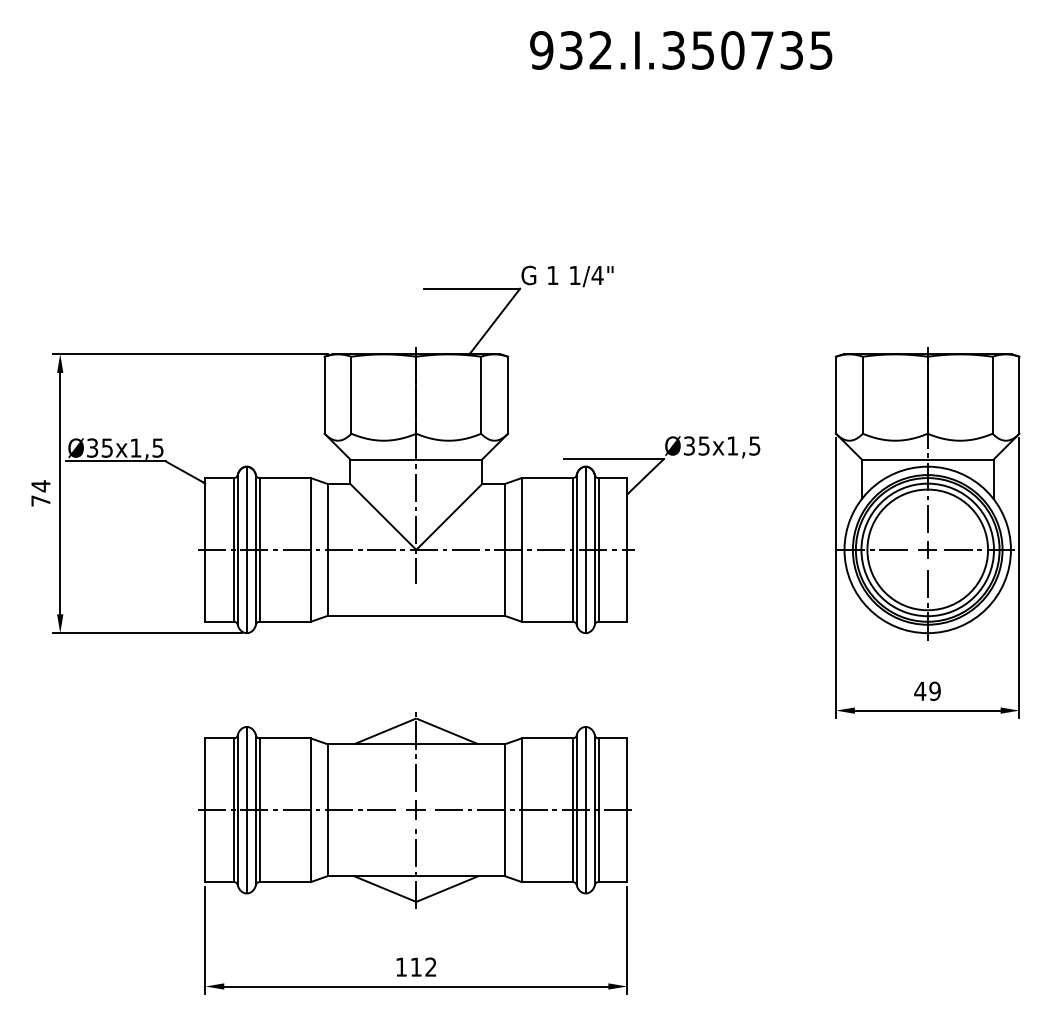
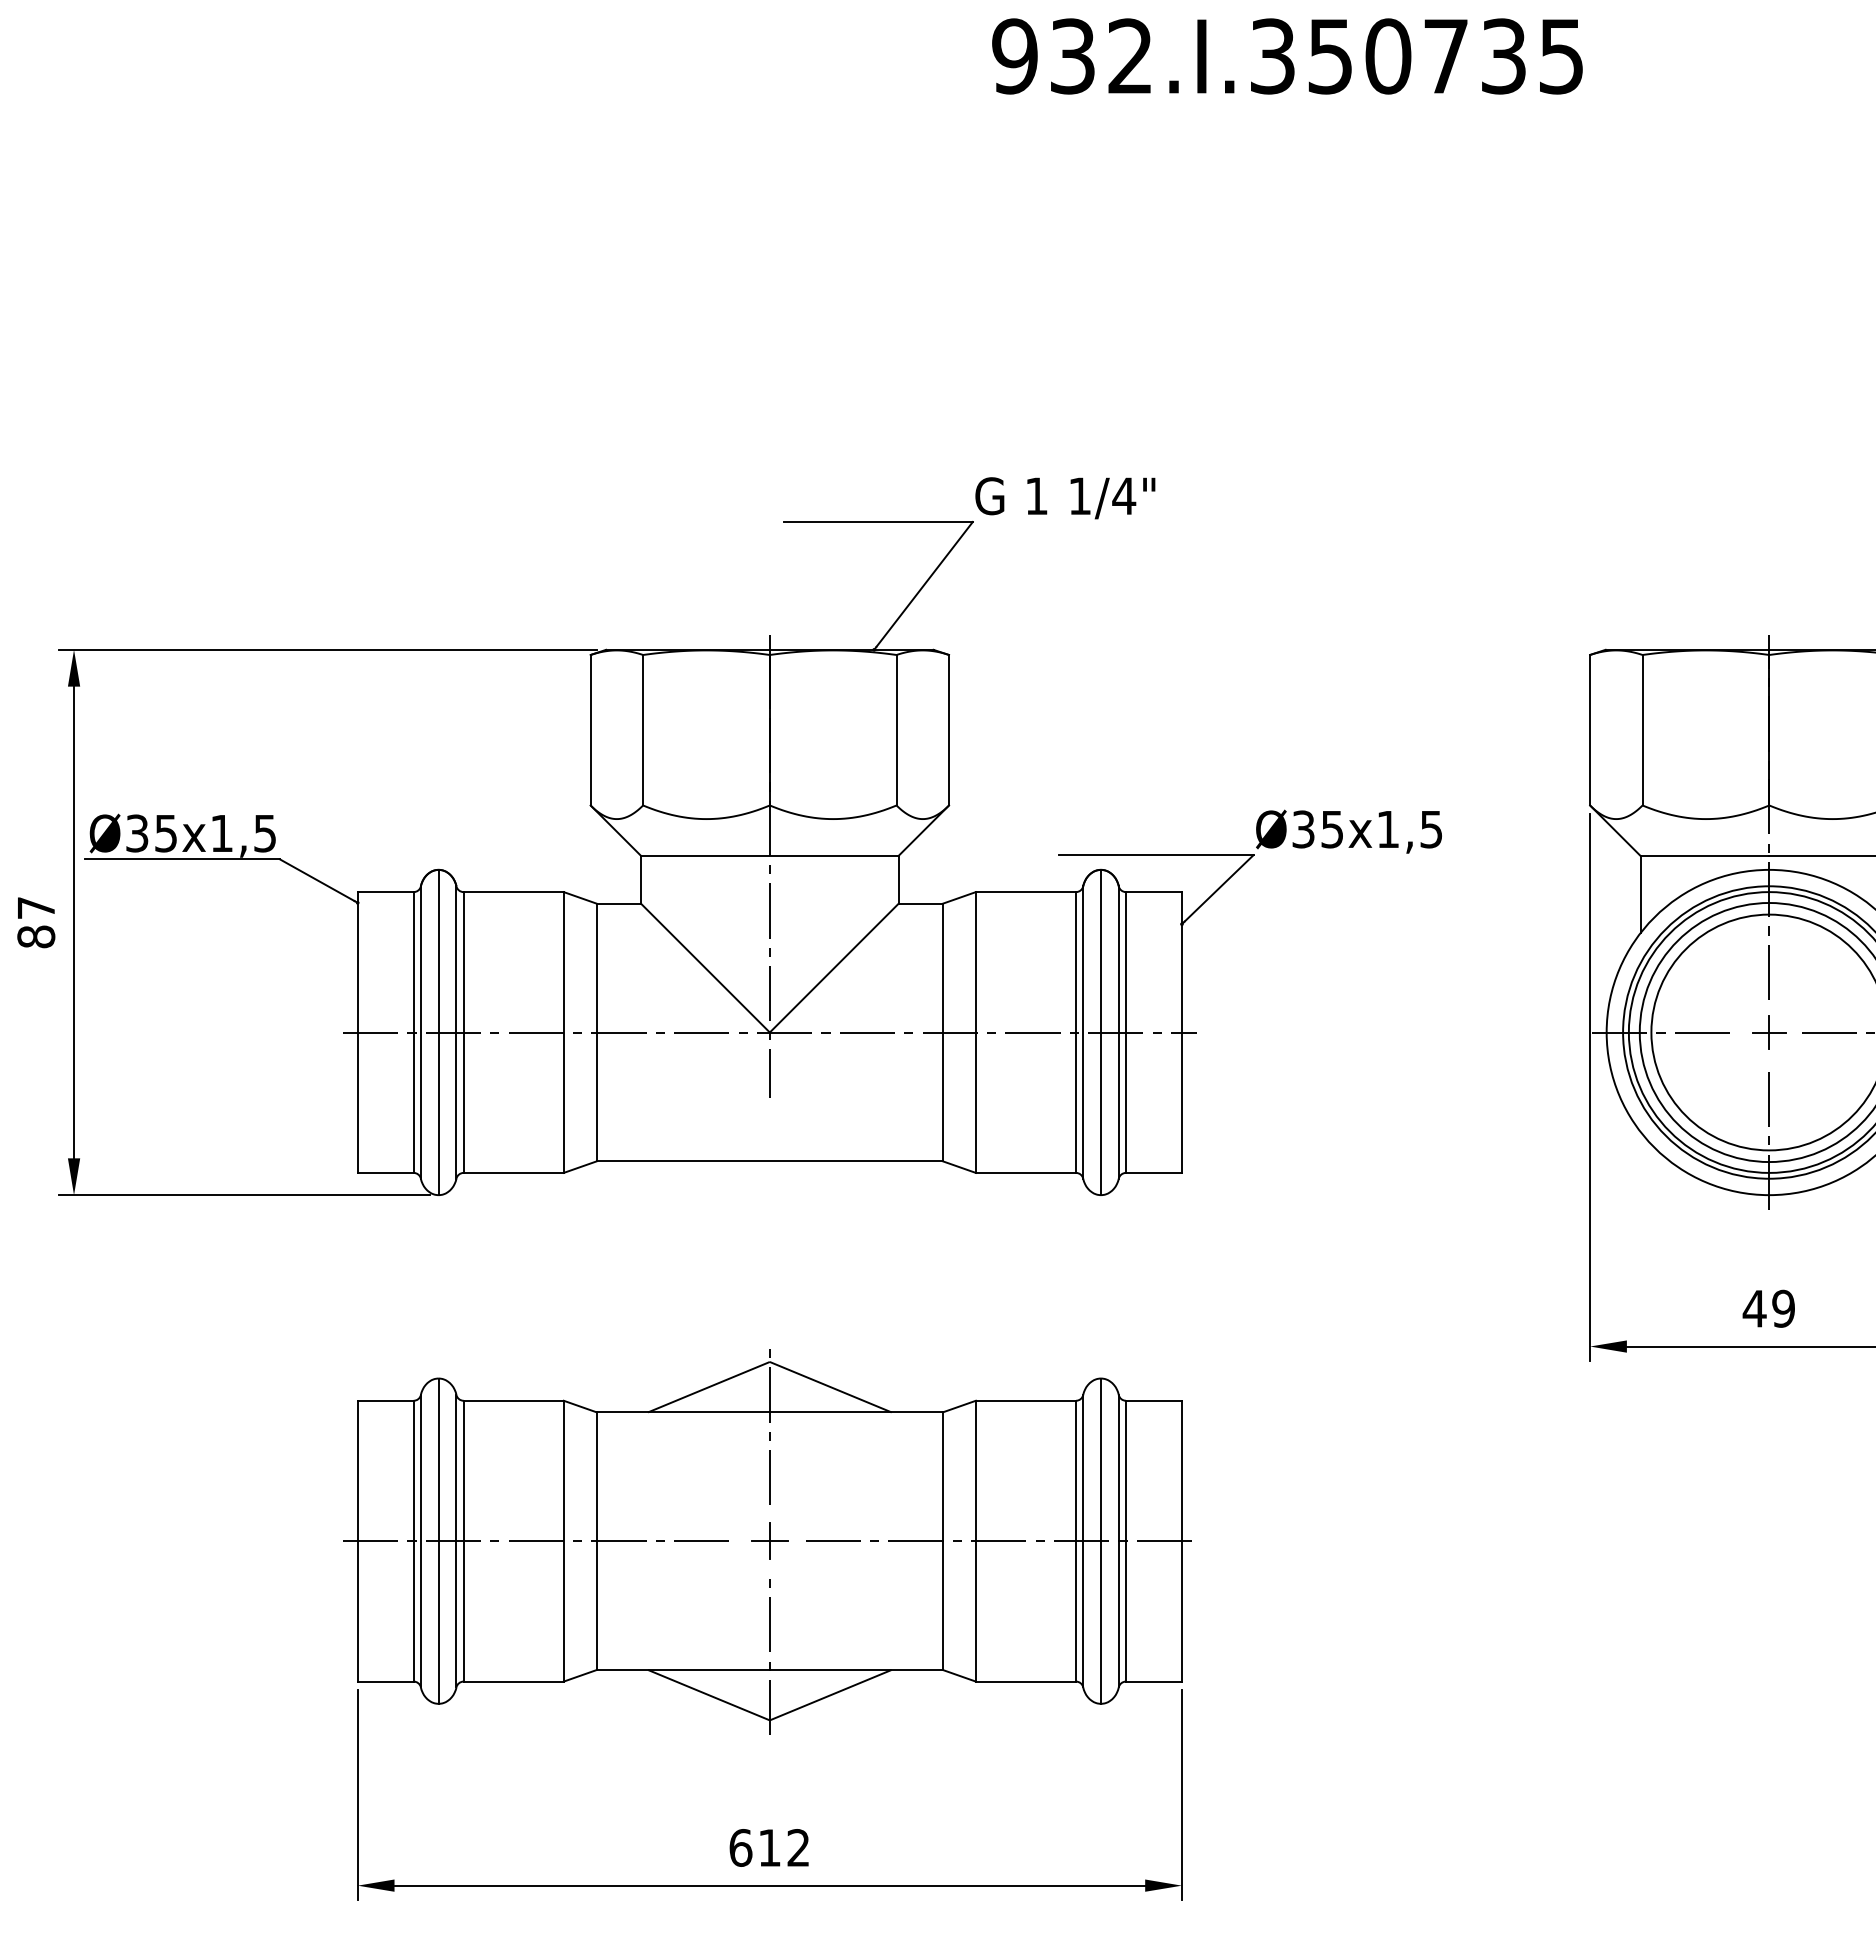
text: (40, 493) -> (35, 922), 74 -> 87
text: (401, 966) -> (740, 1846), 112 -> 612

